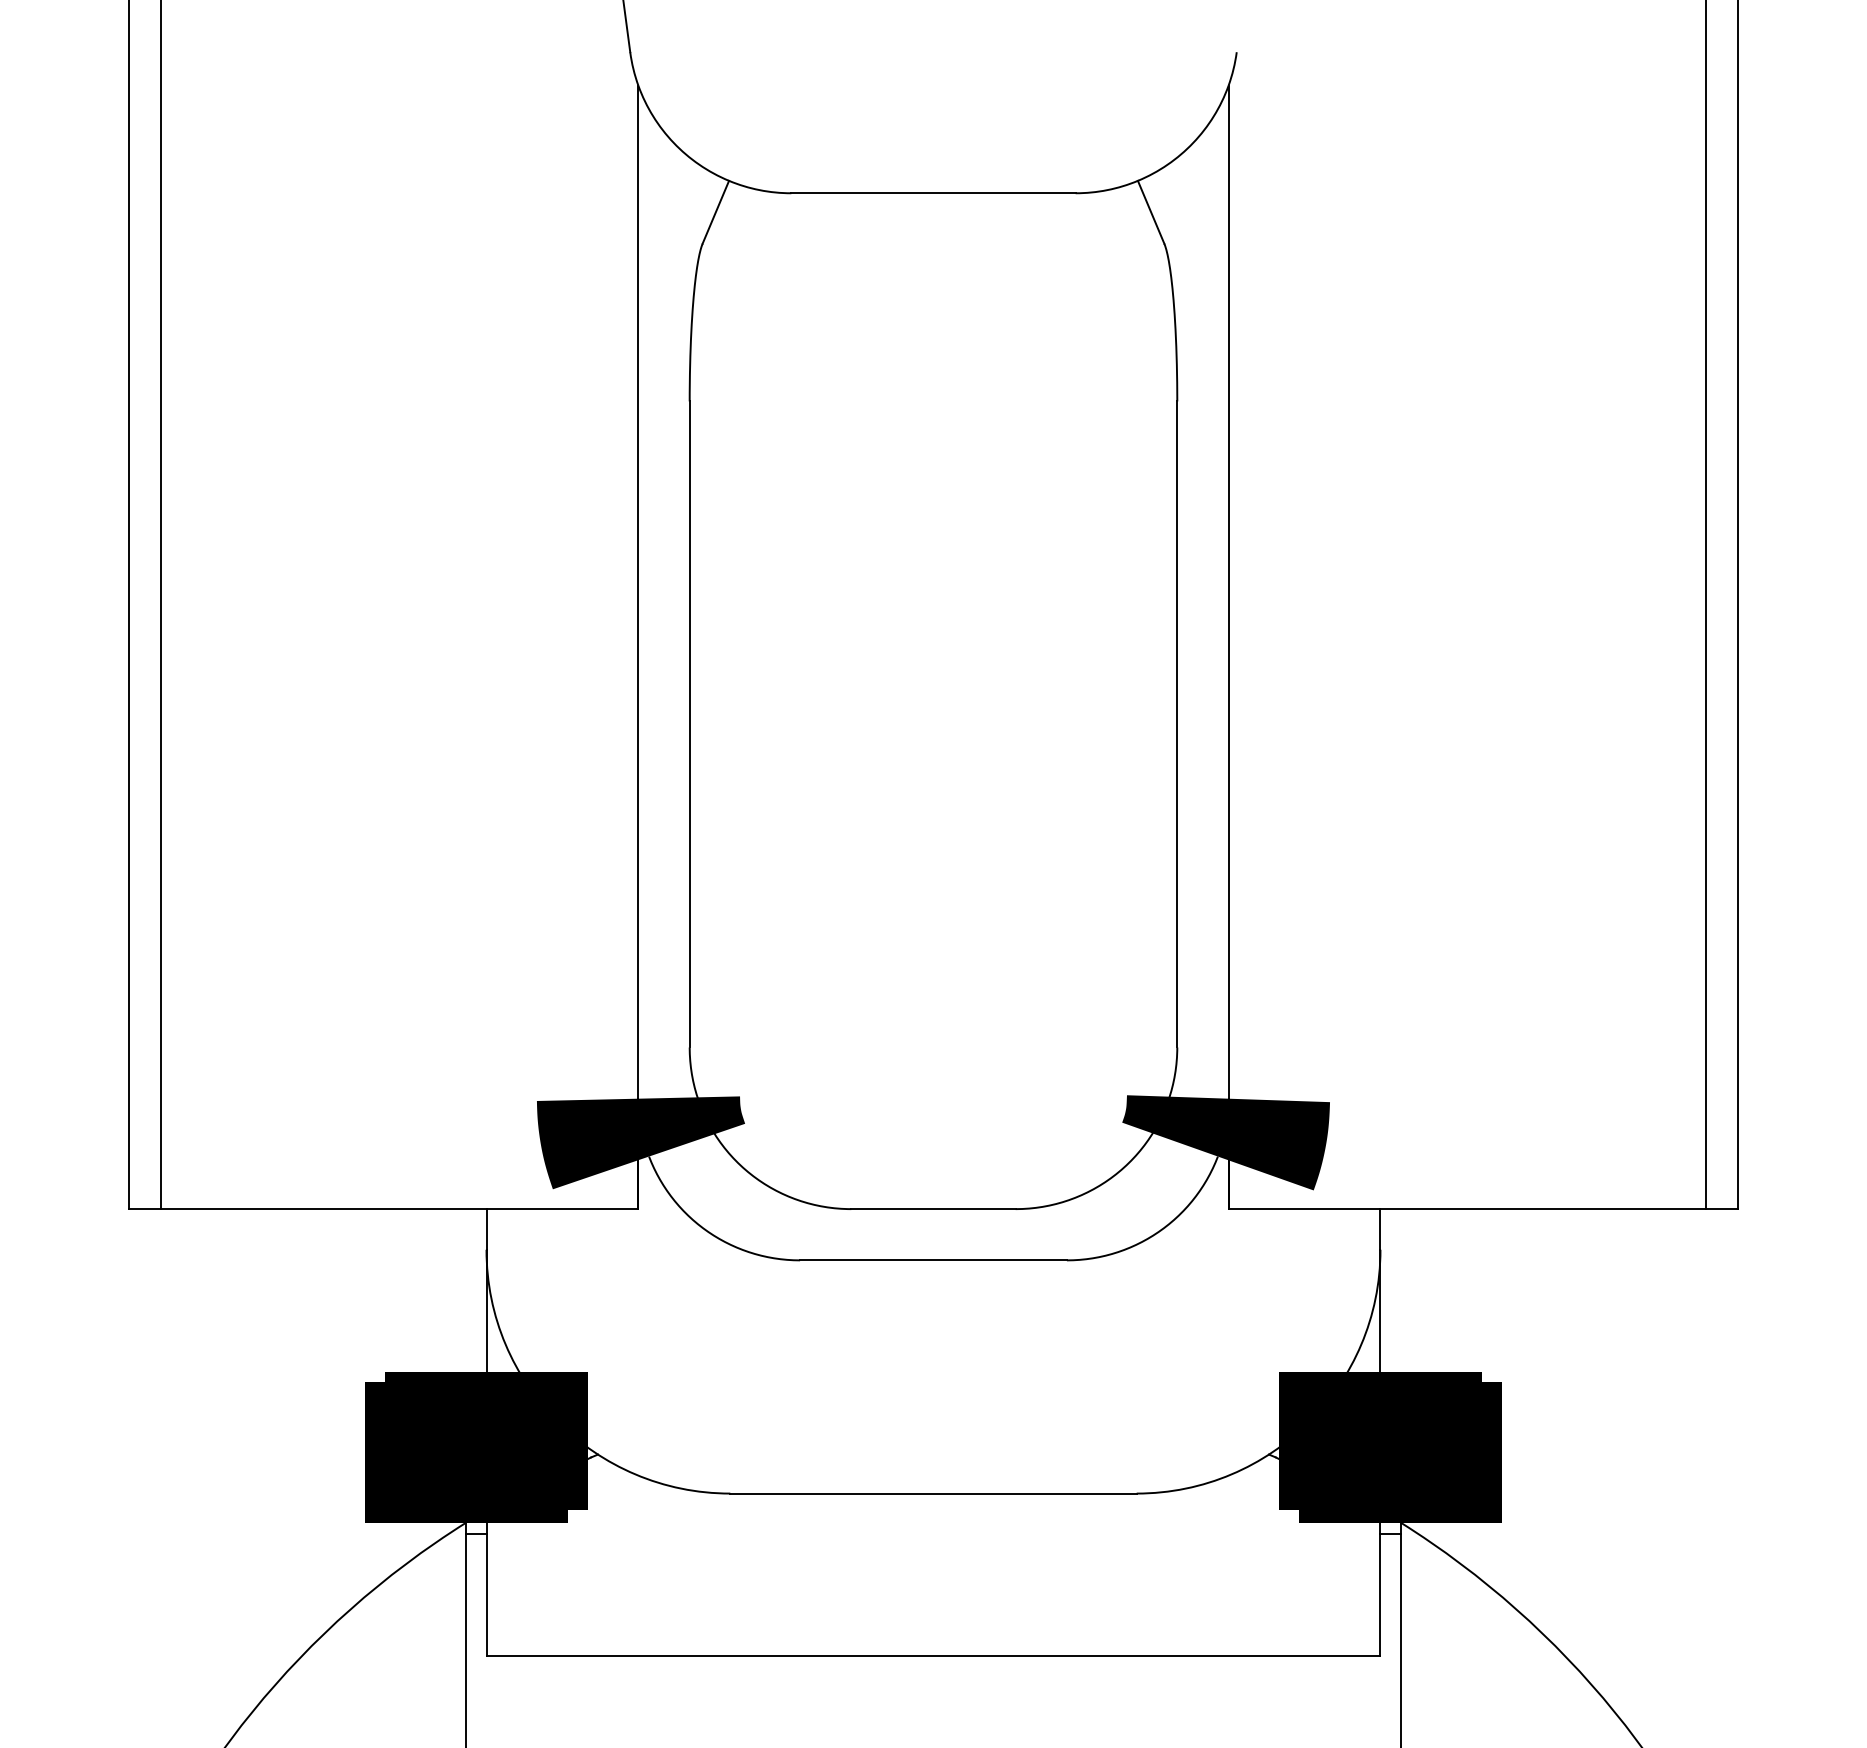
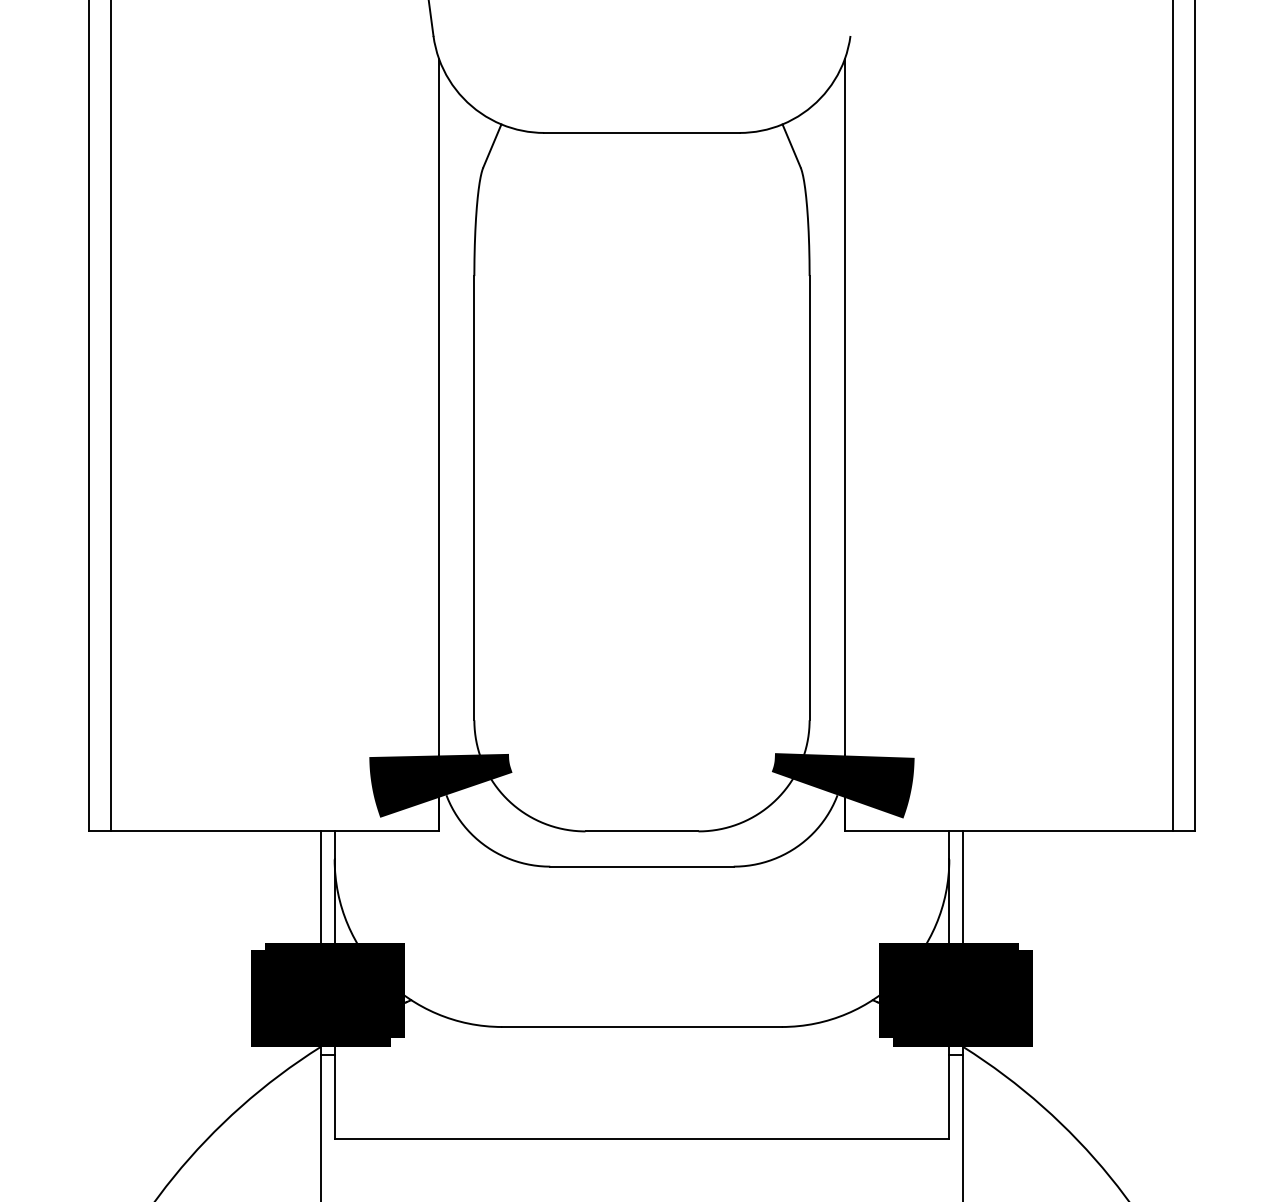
line: (465, 1295) -> (320, 890), added
line: (1401, 1295) -> (963, 890), added

